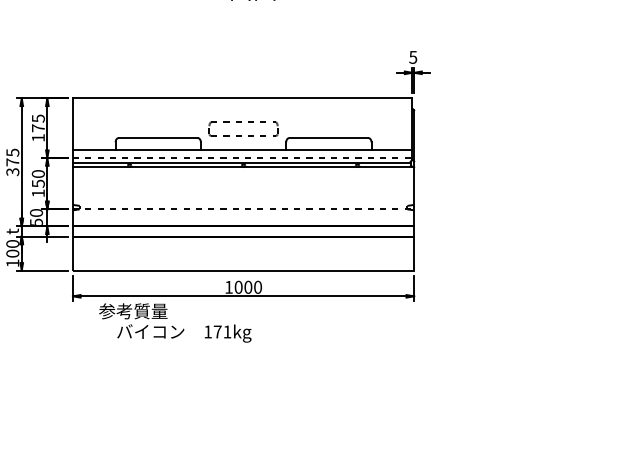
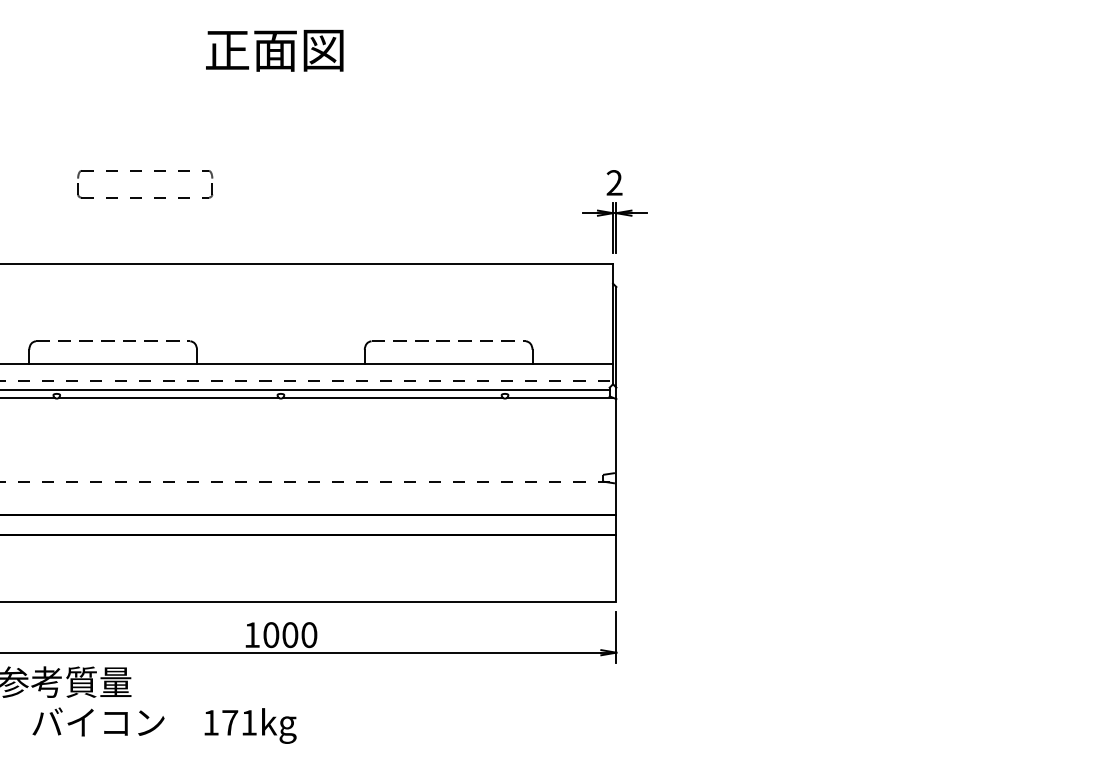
text: (413, 56) -> (615, 181), 5 -> 2
part: (241, 122) -> (141, 171), moved
line: (158, 138) -> (113, 342), solid -> dashed
line: (329, 138) -> (449, 342), solid -> dashed

